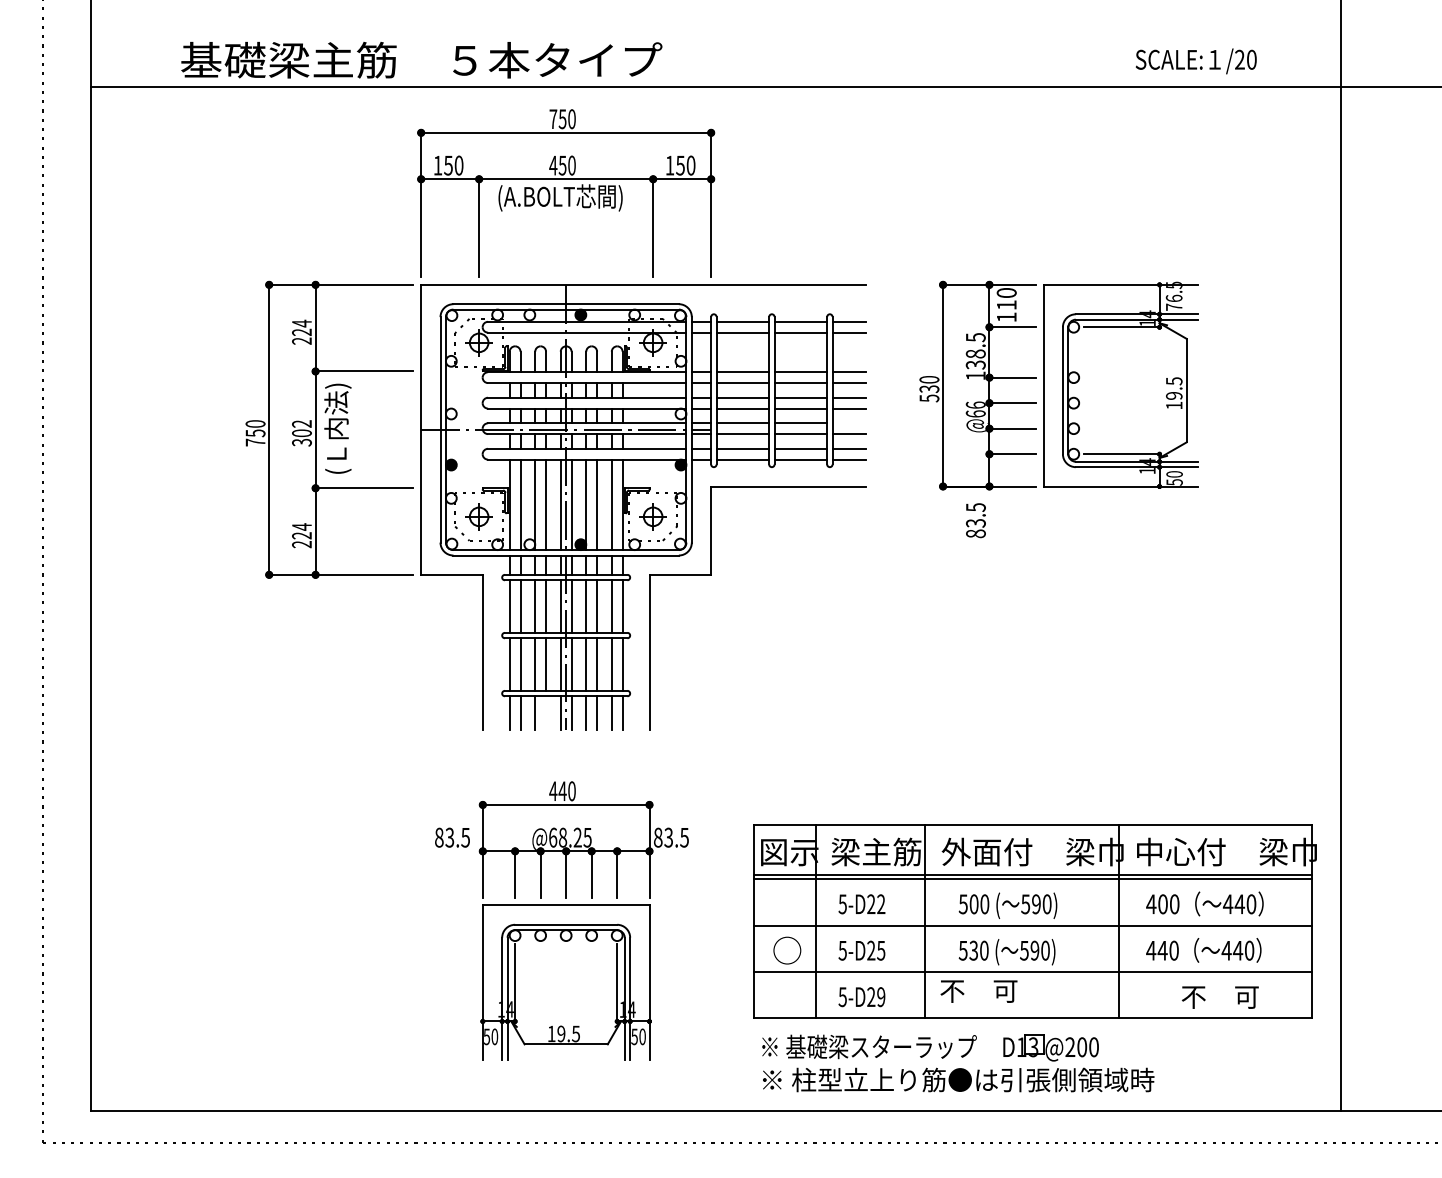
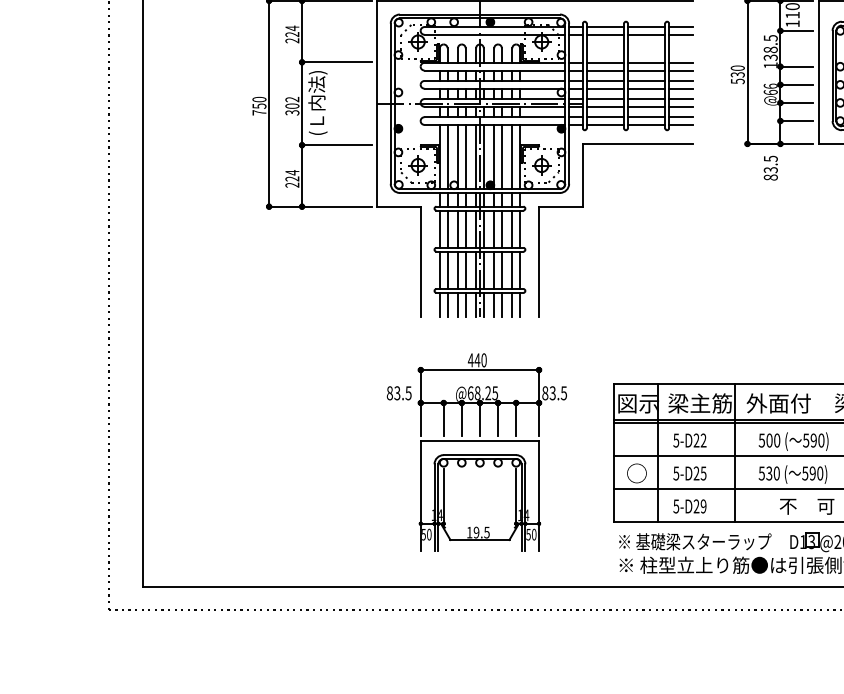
line: (848, 423) -> (680, 99), added
line: (546, 712) -> (465, 304), added
text: (978, 991) -> (806, 506), moved

